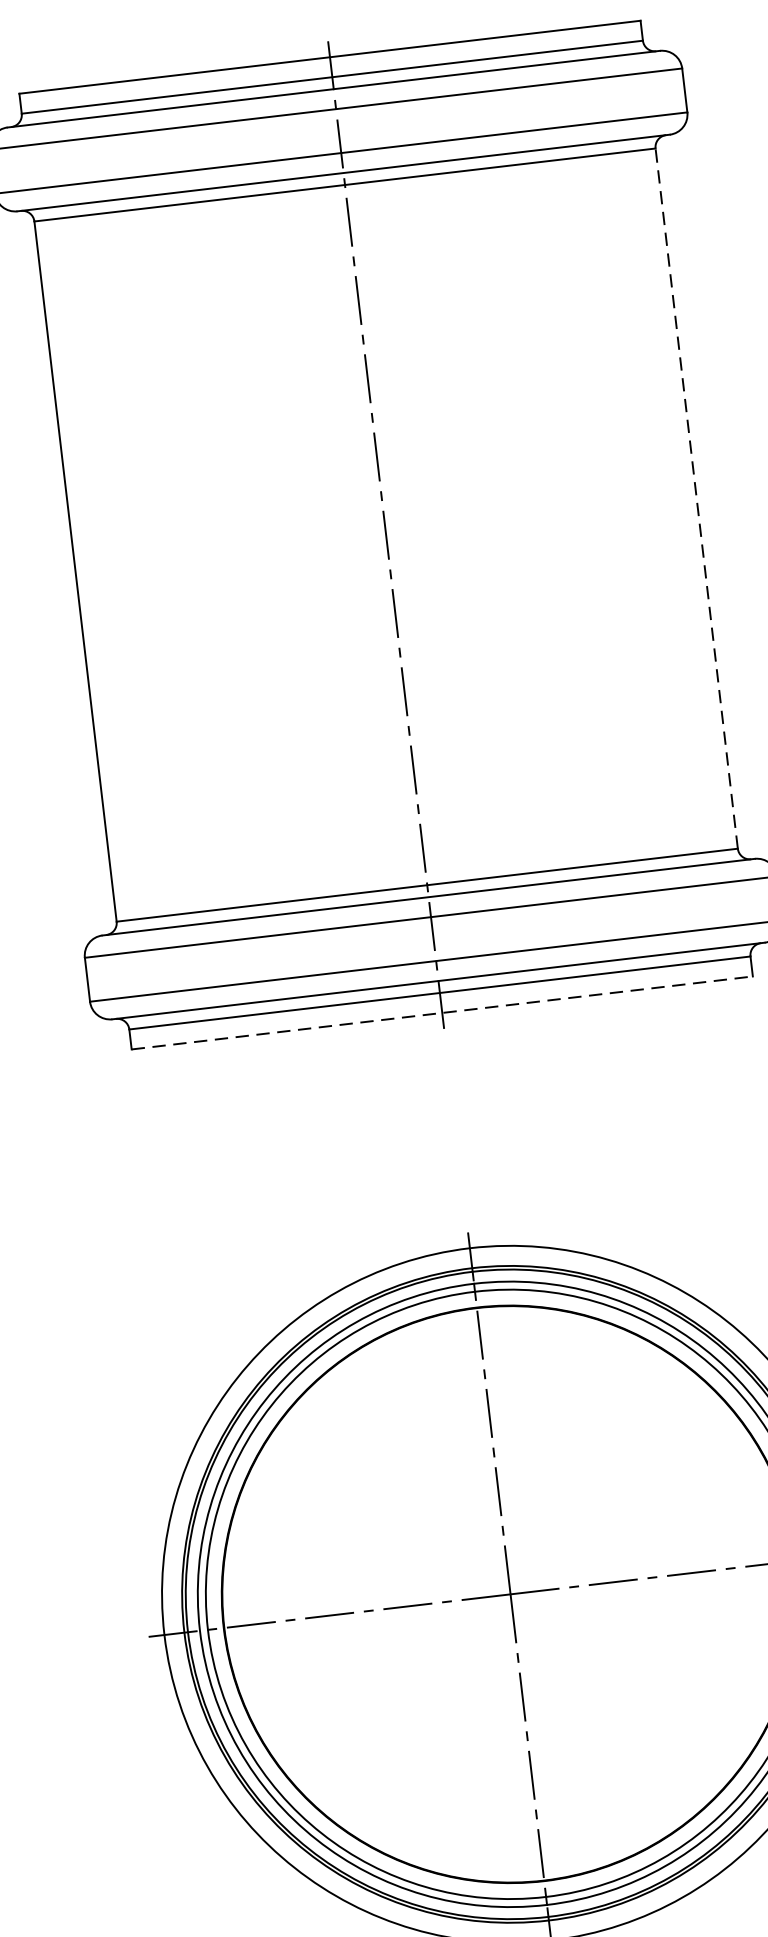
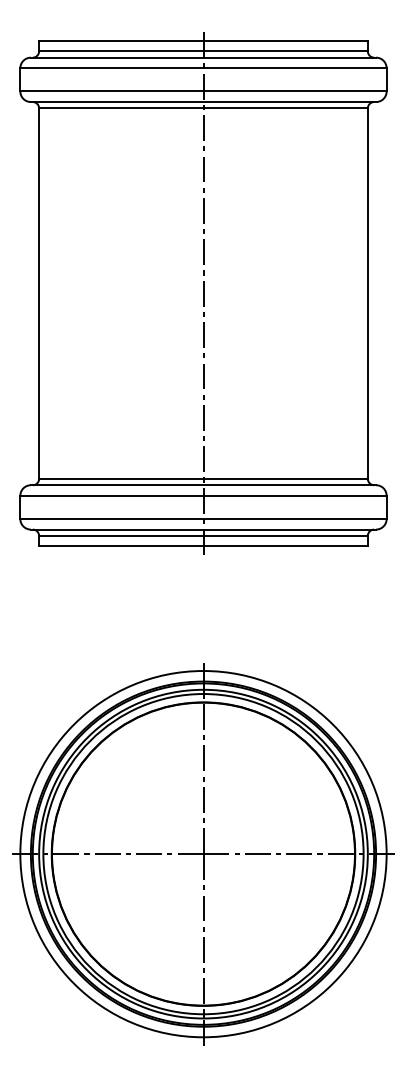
line: (696, 498) -> (367, 293), dashed -> solid
line: (442, 1012) -> (203, 546), dashed -> solid

